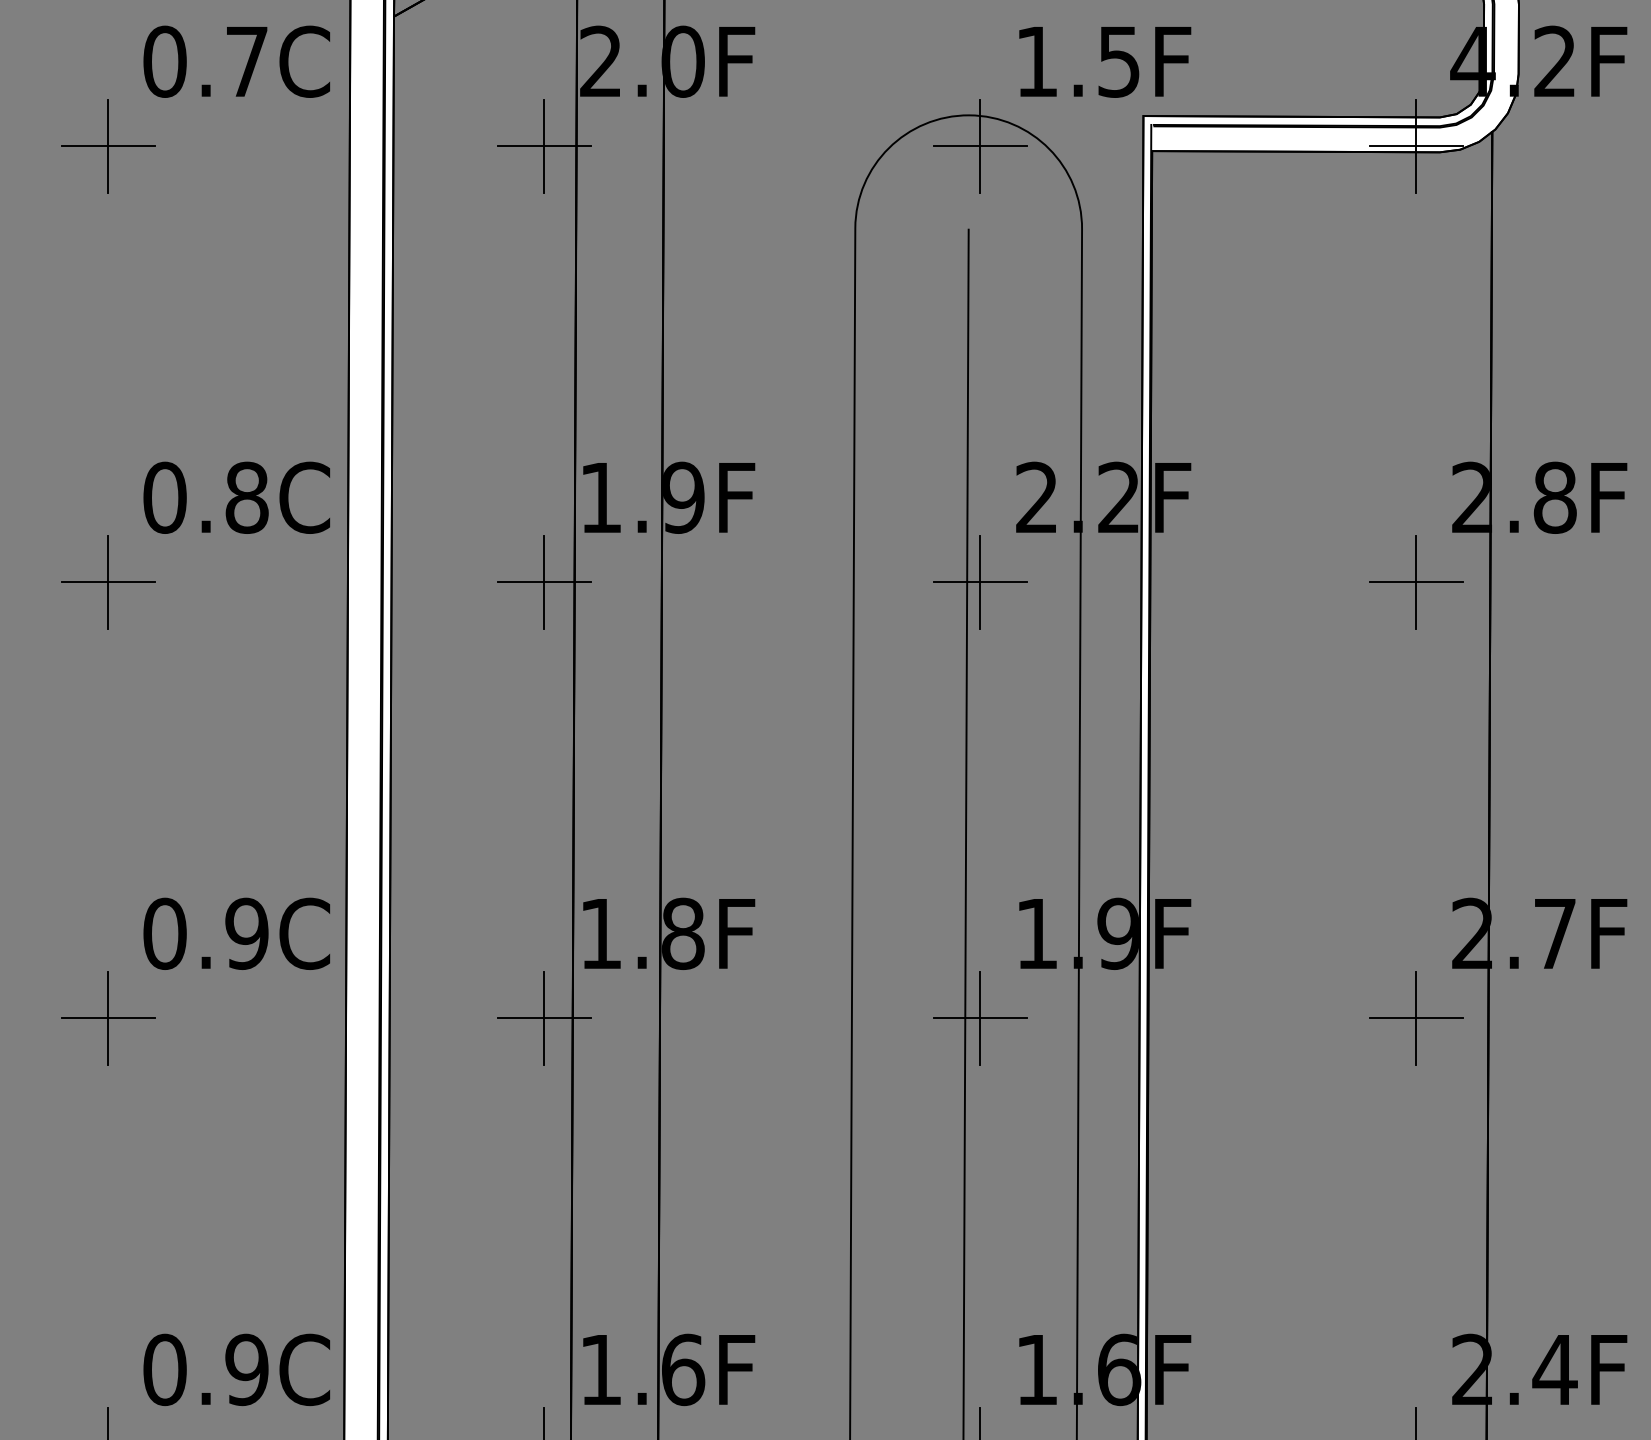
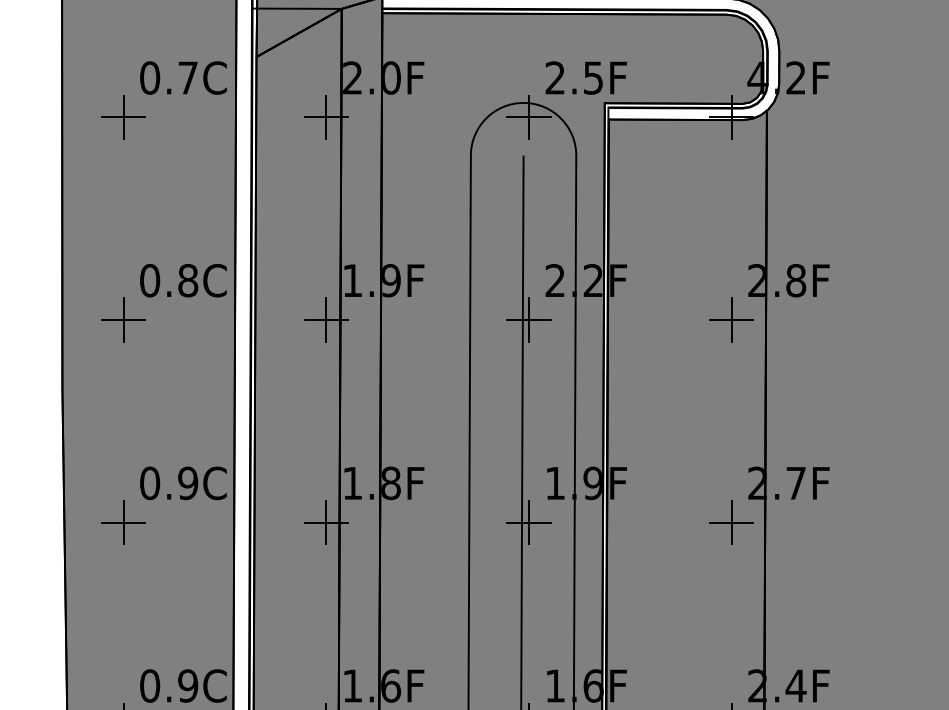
text: (1035, 60) -> (554, 77), 1.5F -> 2.5F

